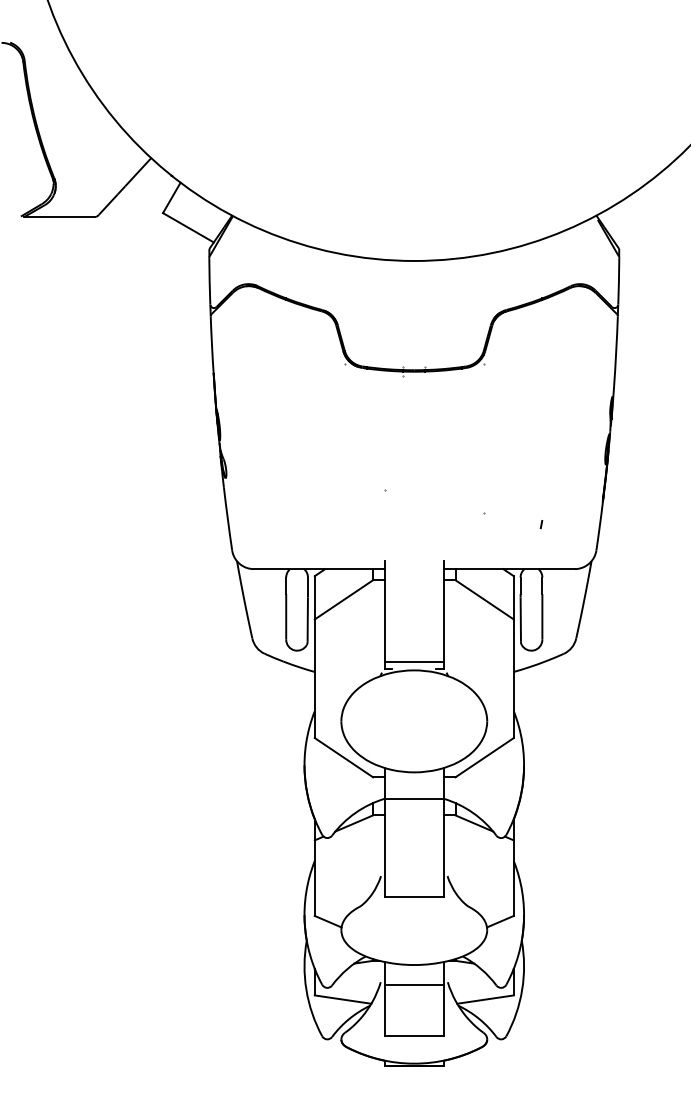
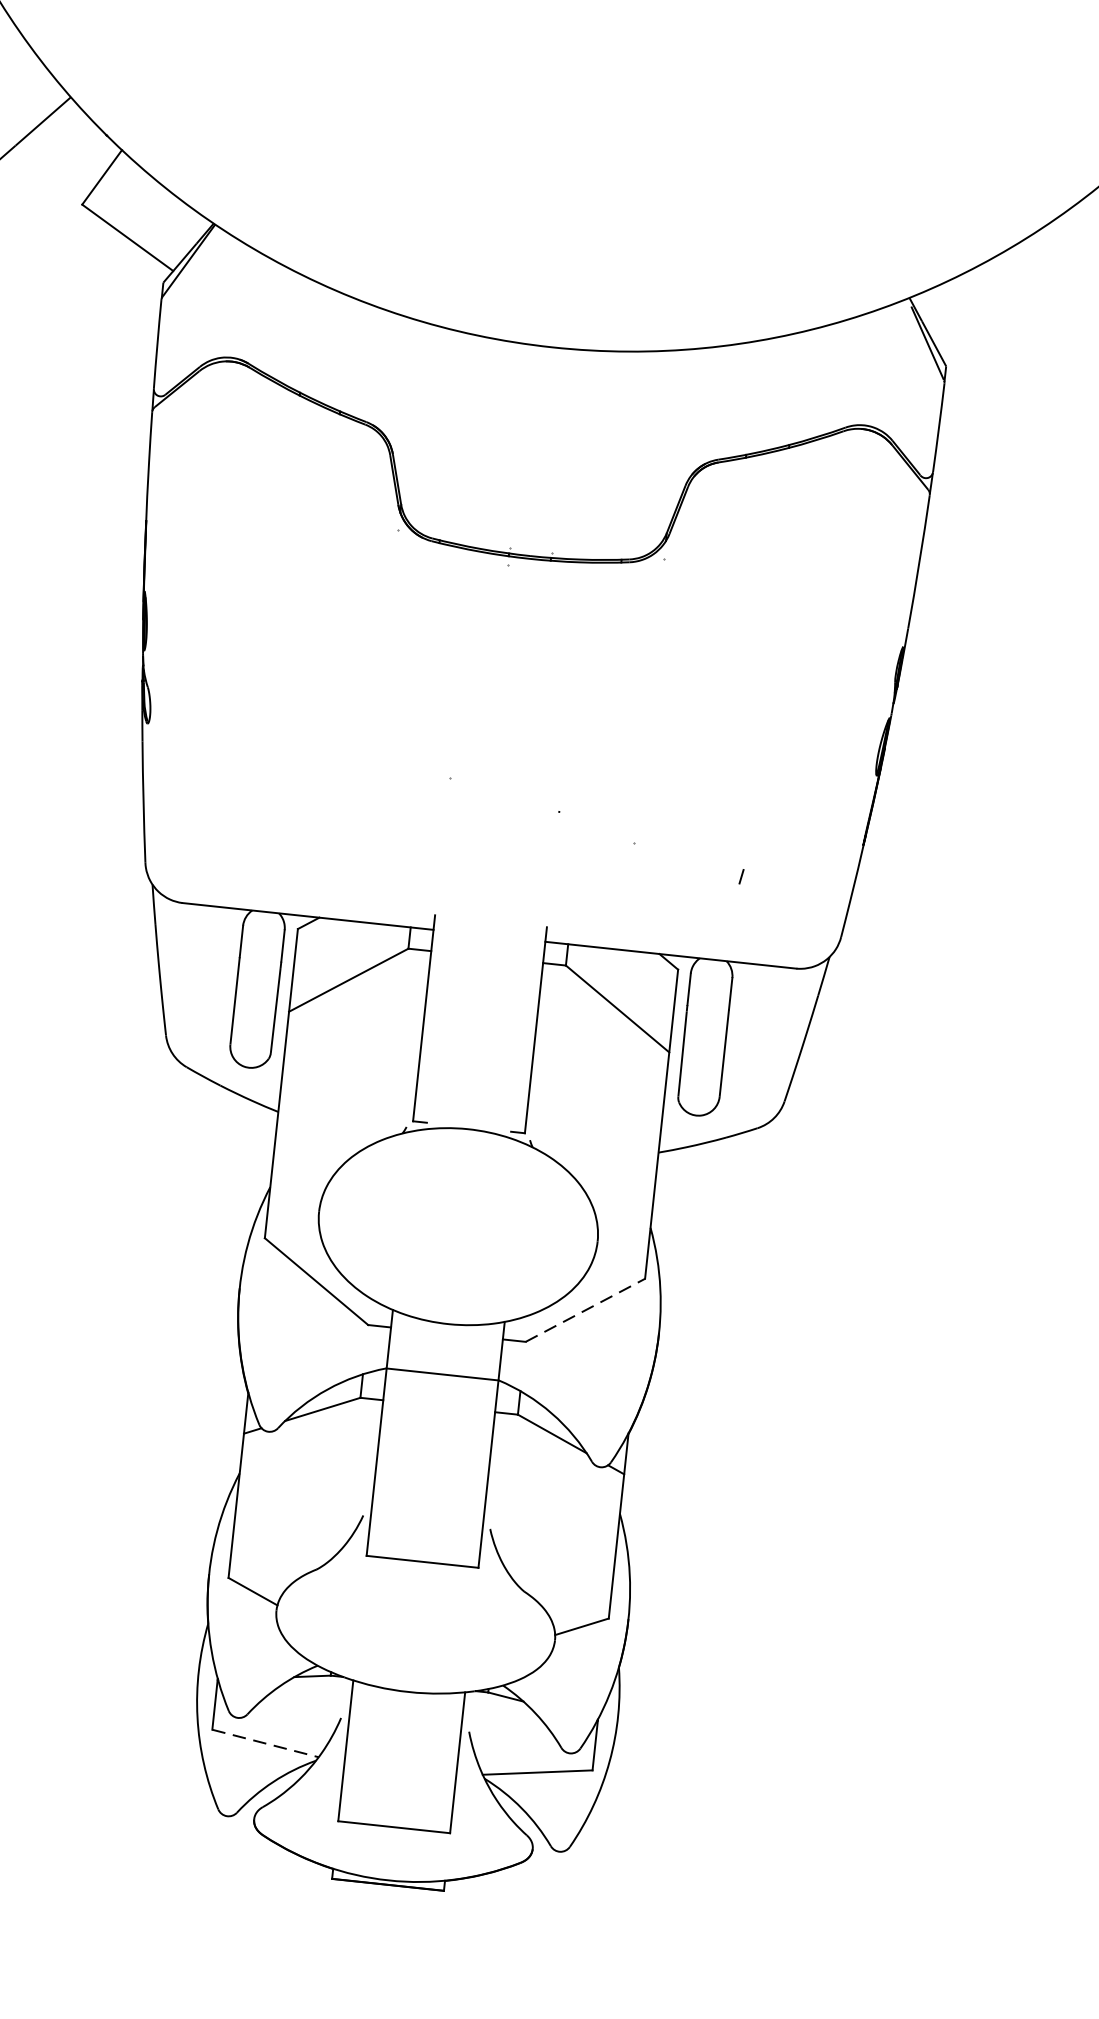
line: (414, 662) -> (470, 1114), removed
line: (485, 757) -> (587, 1310), solid -> dashed
line: (414, 984) -> (405, 1729), removed
line: (343, 999) -> (266, 1743), solid -> dashed

